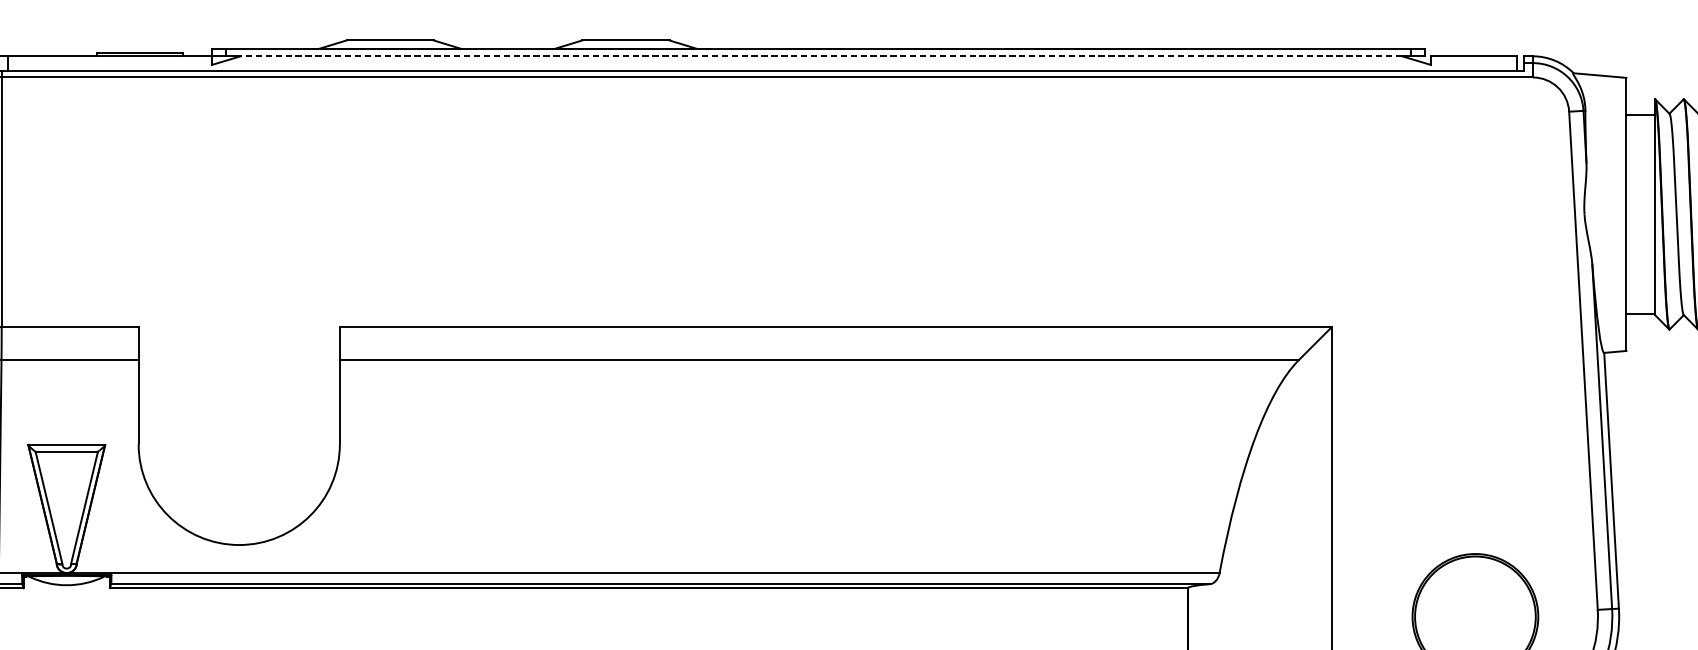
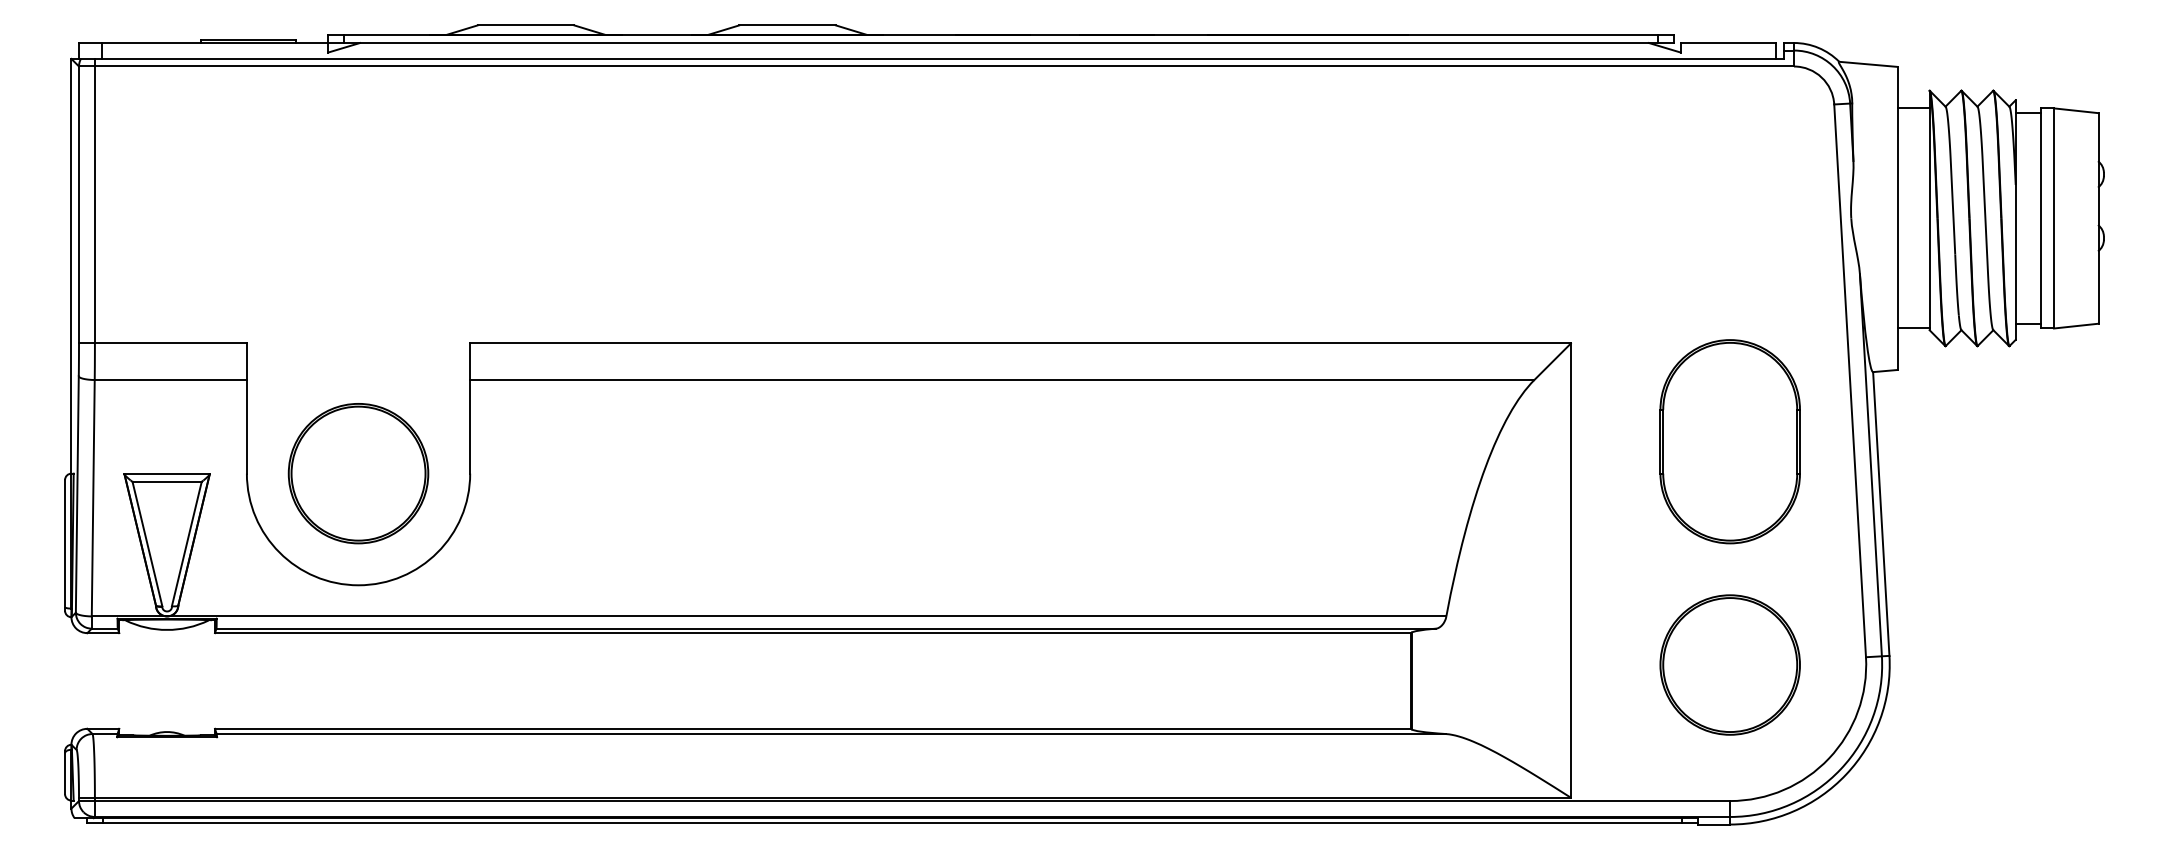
line: (821, 56) -> (1004, 43), dashed -> solid
part: (1474, 415) -> (1729, 441), added
part: (239, 444) -> (358, 473), added

